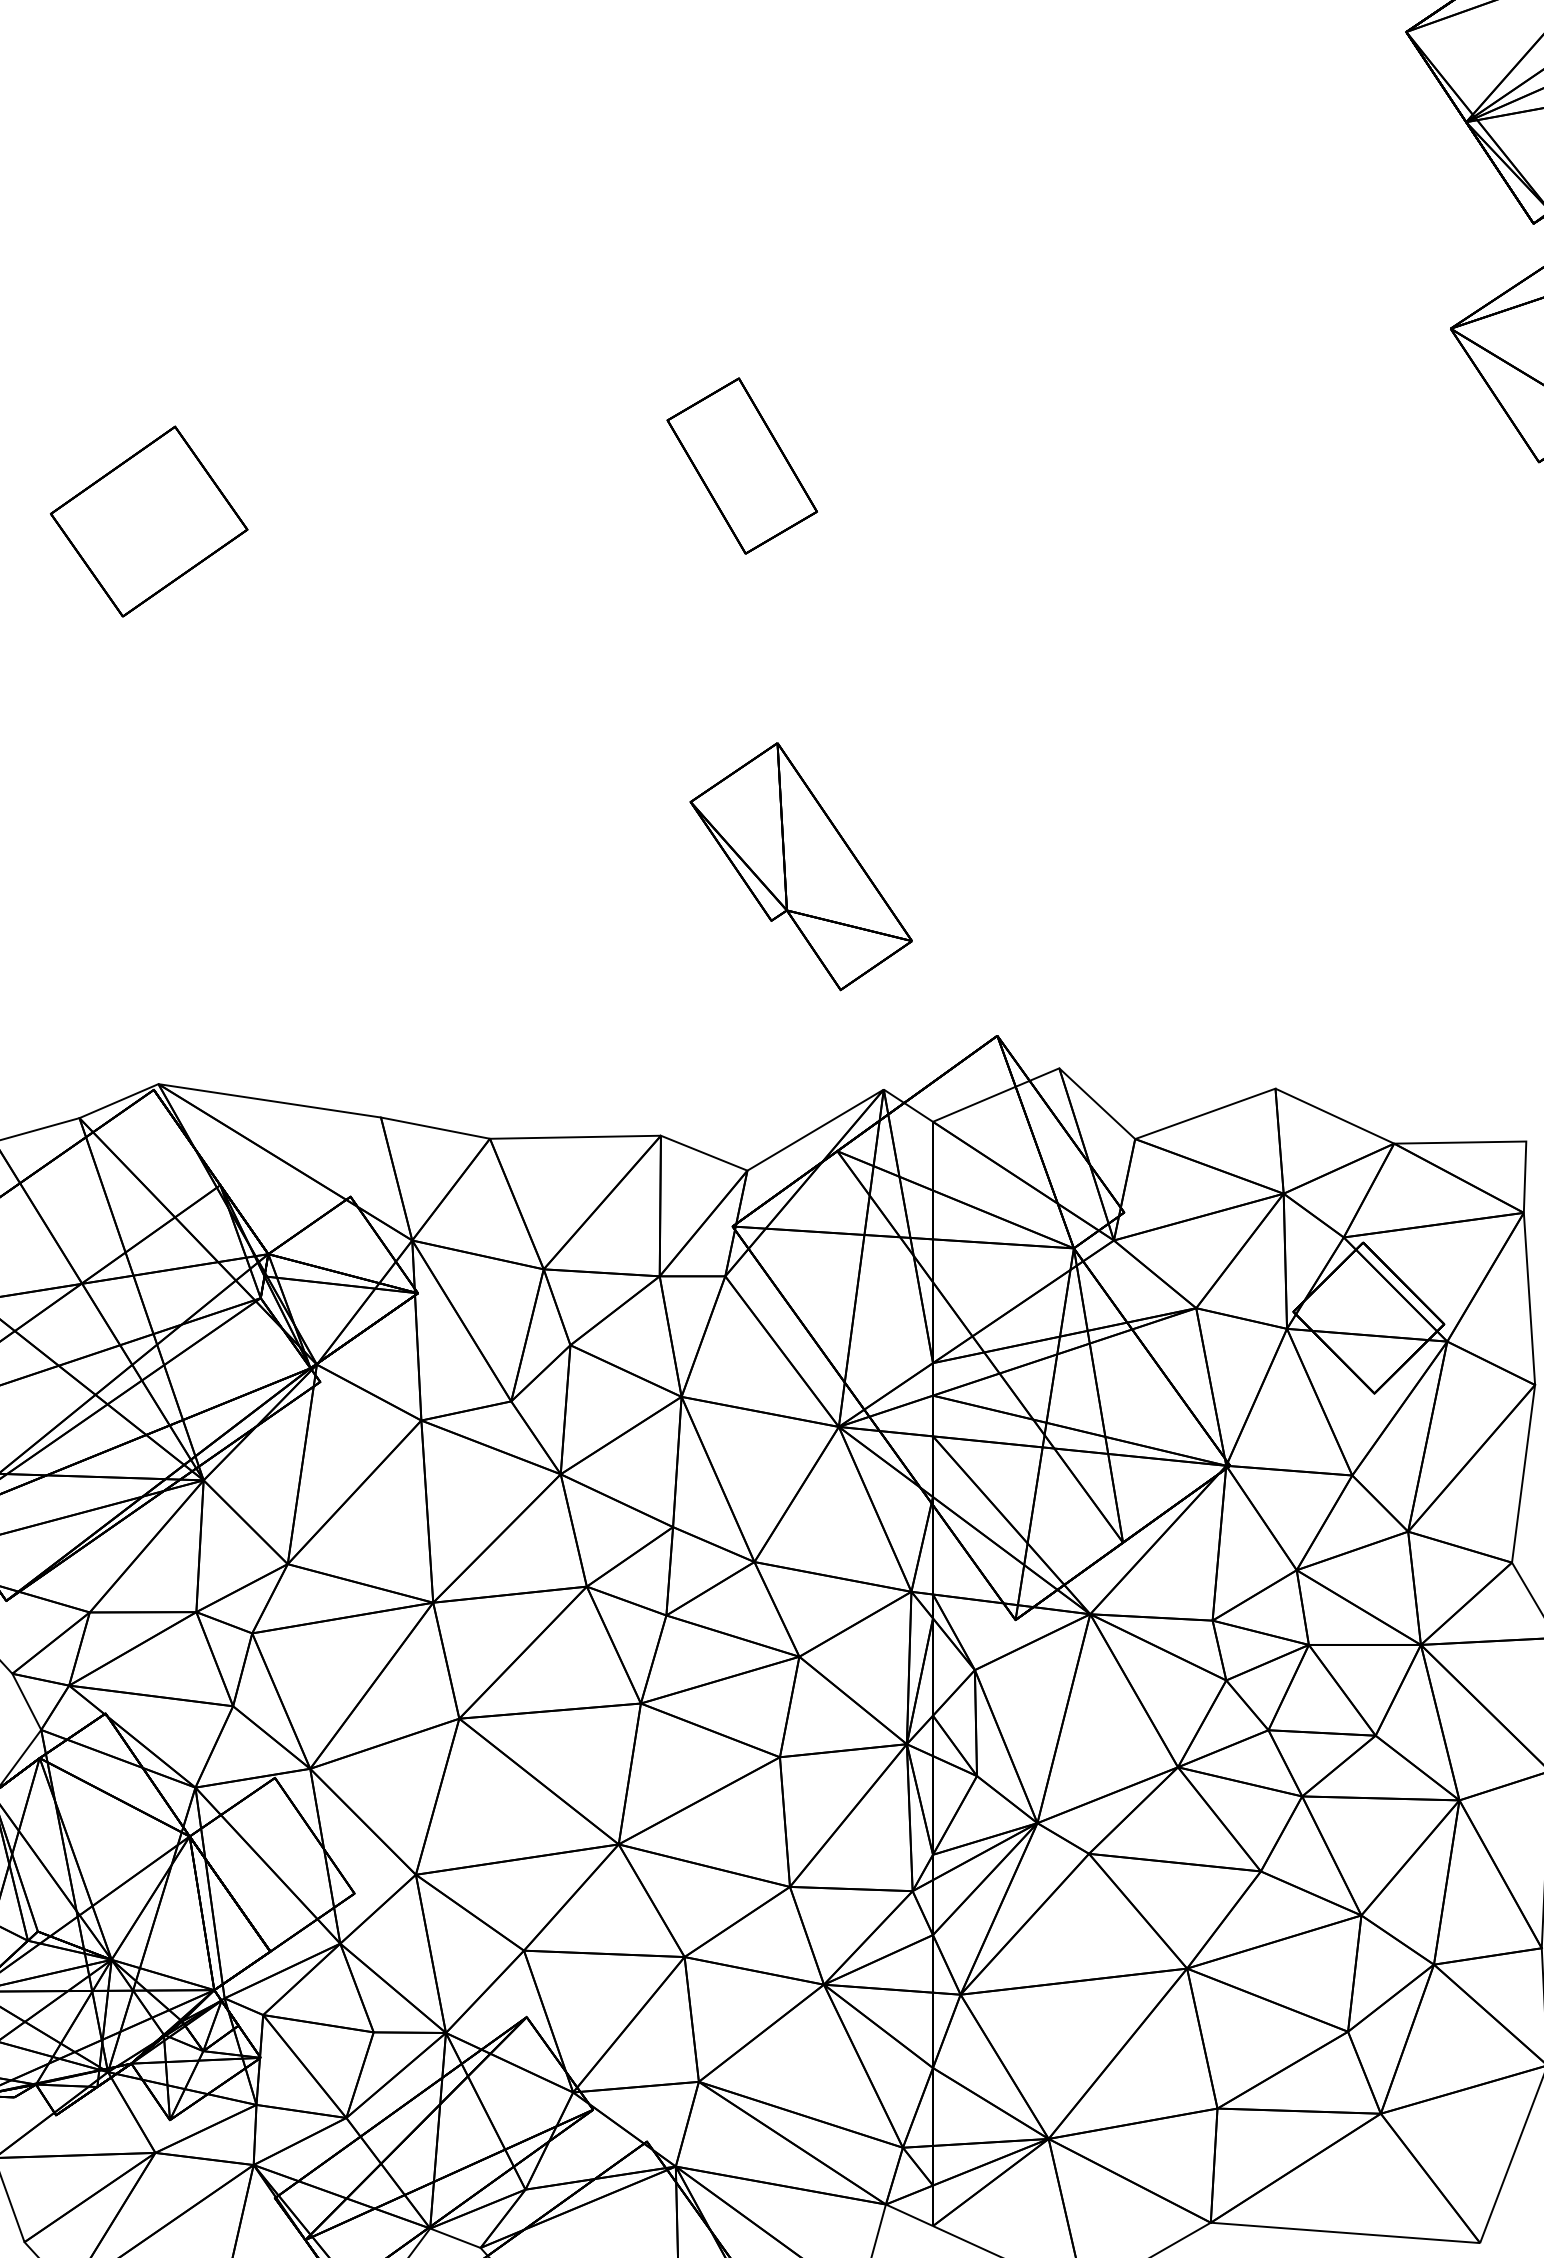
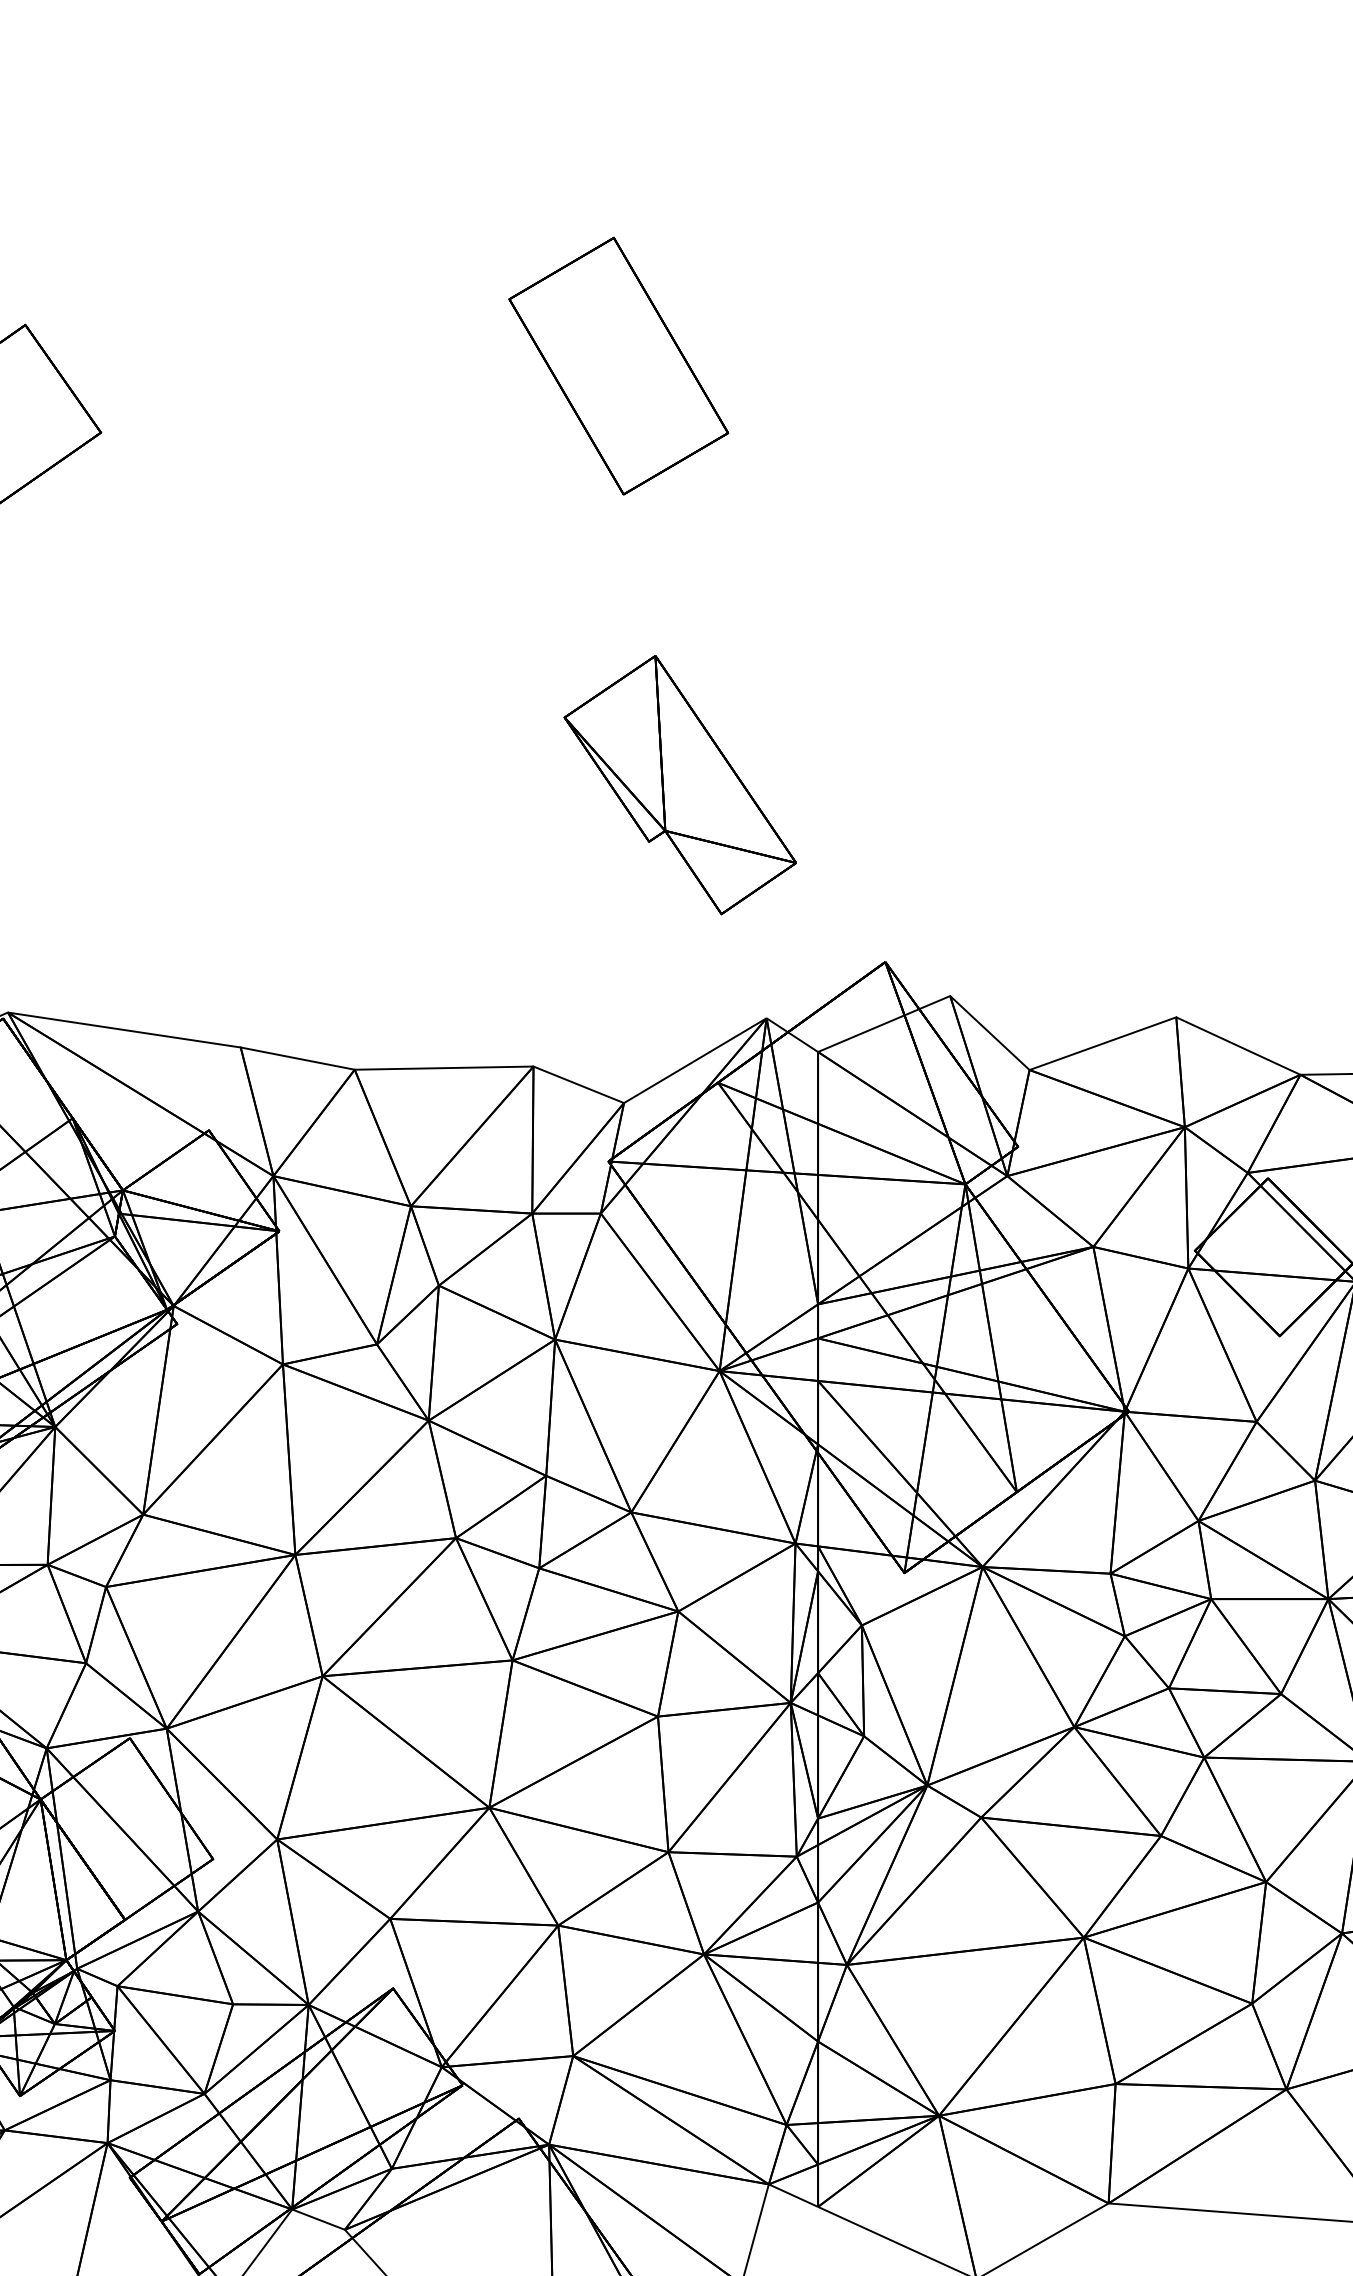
part: (741, 465) -> (617, 365), size x1.4

